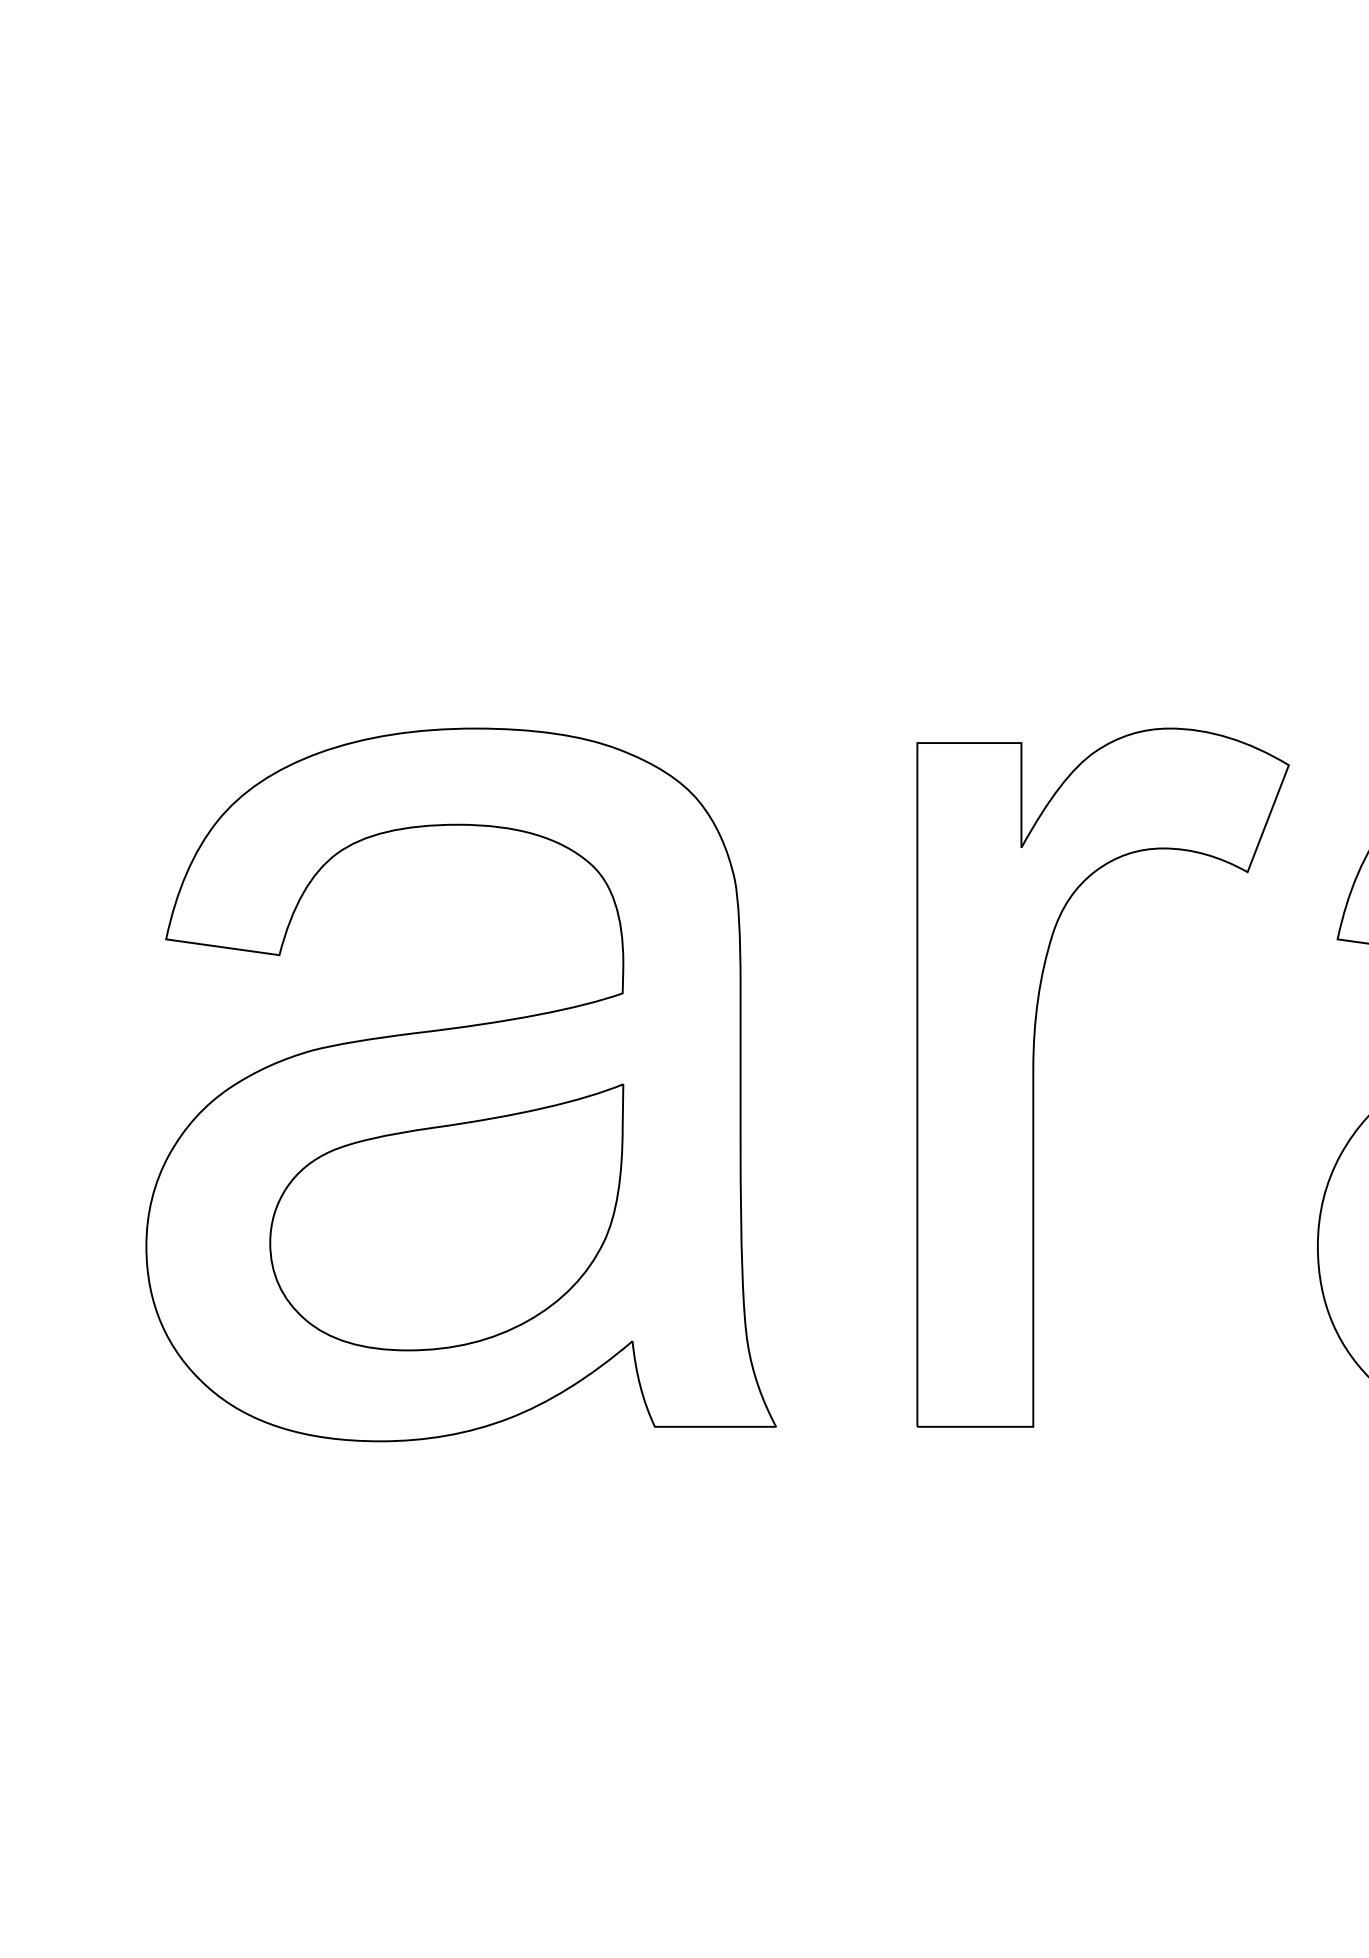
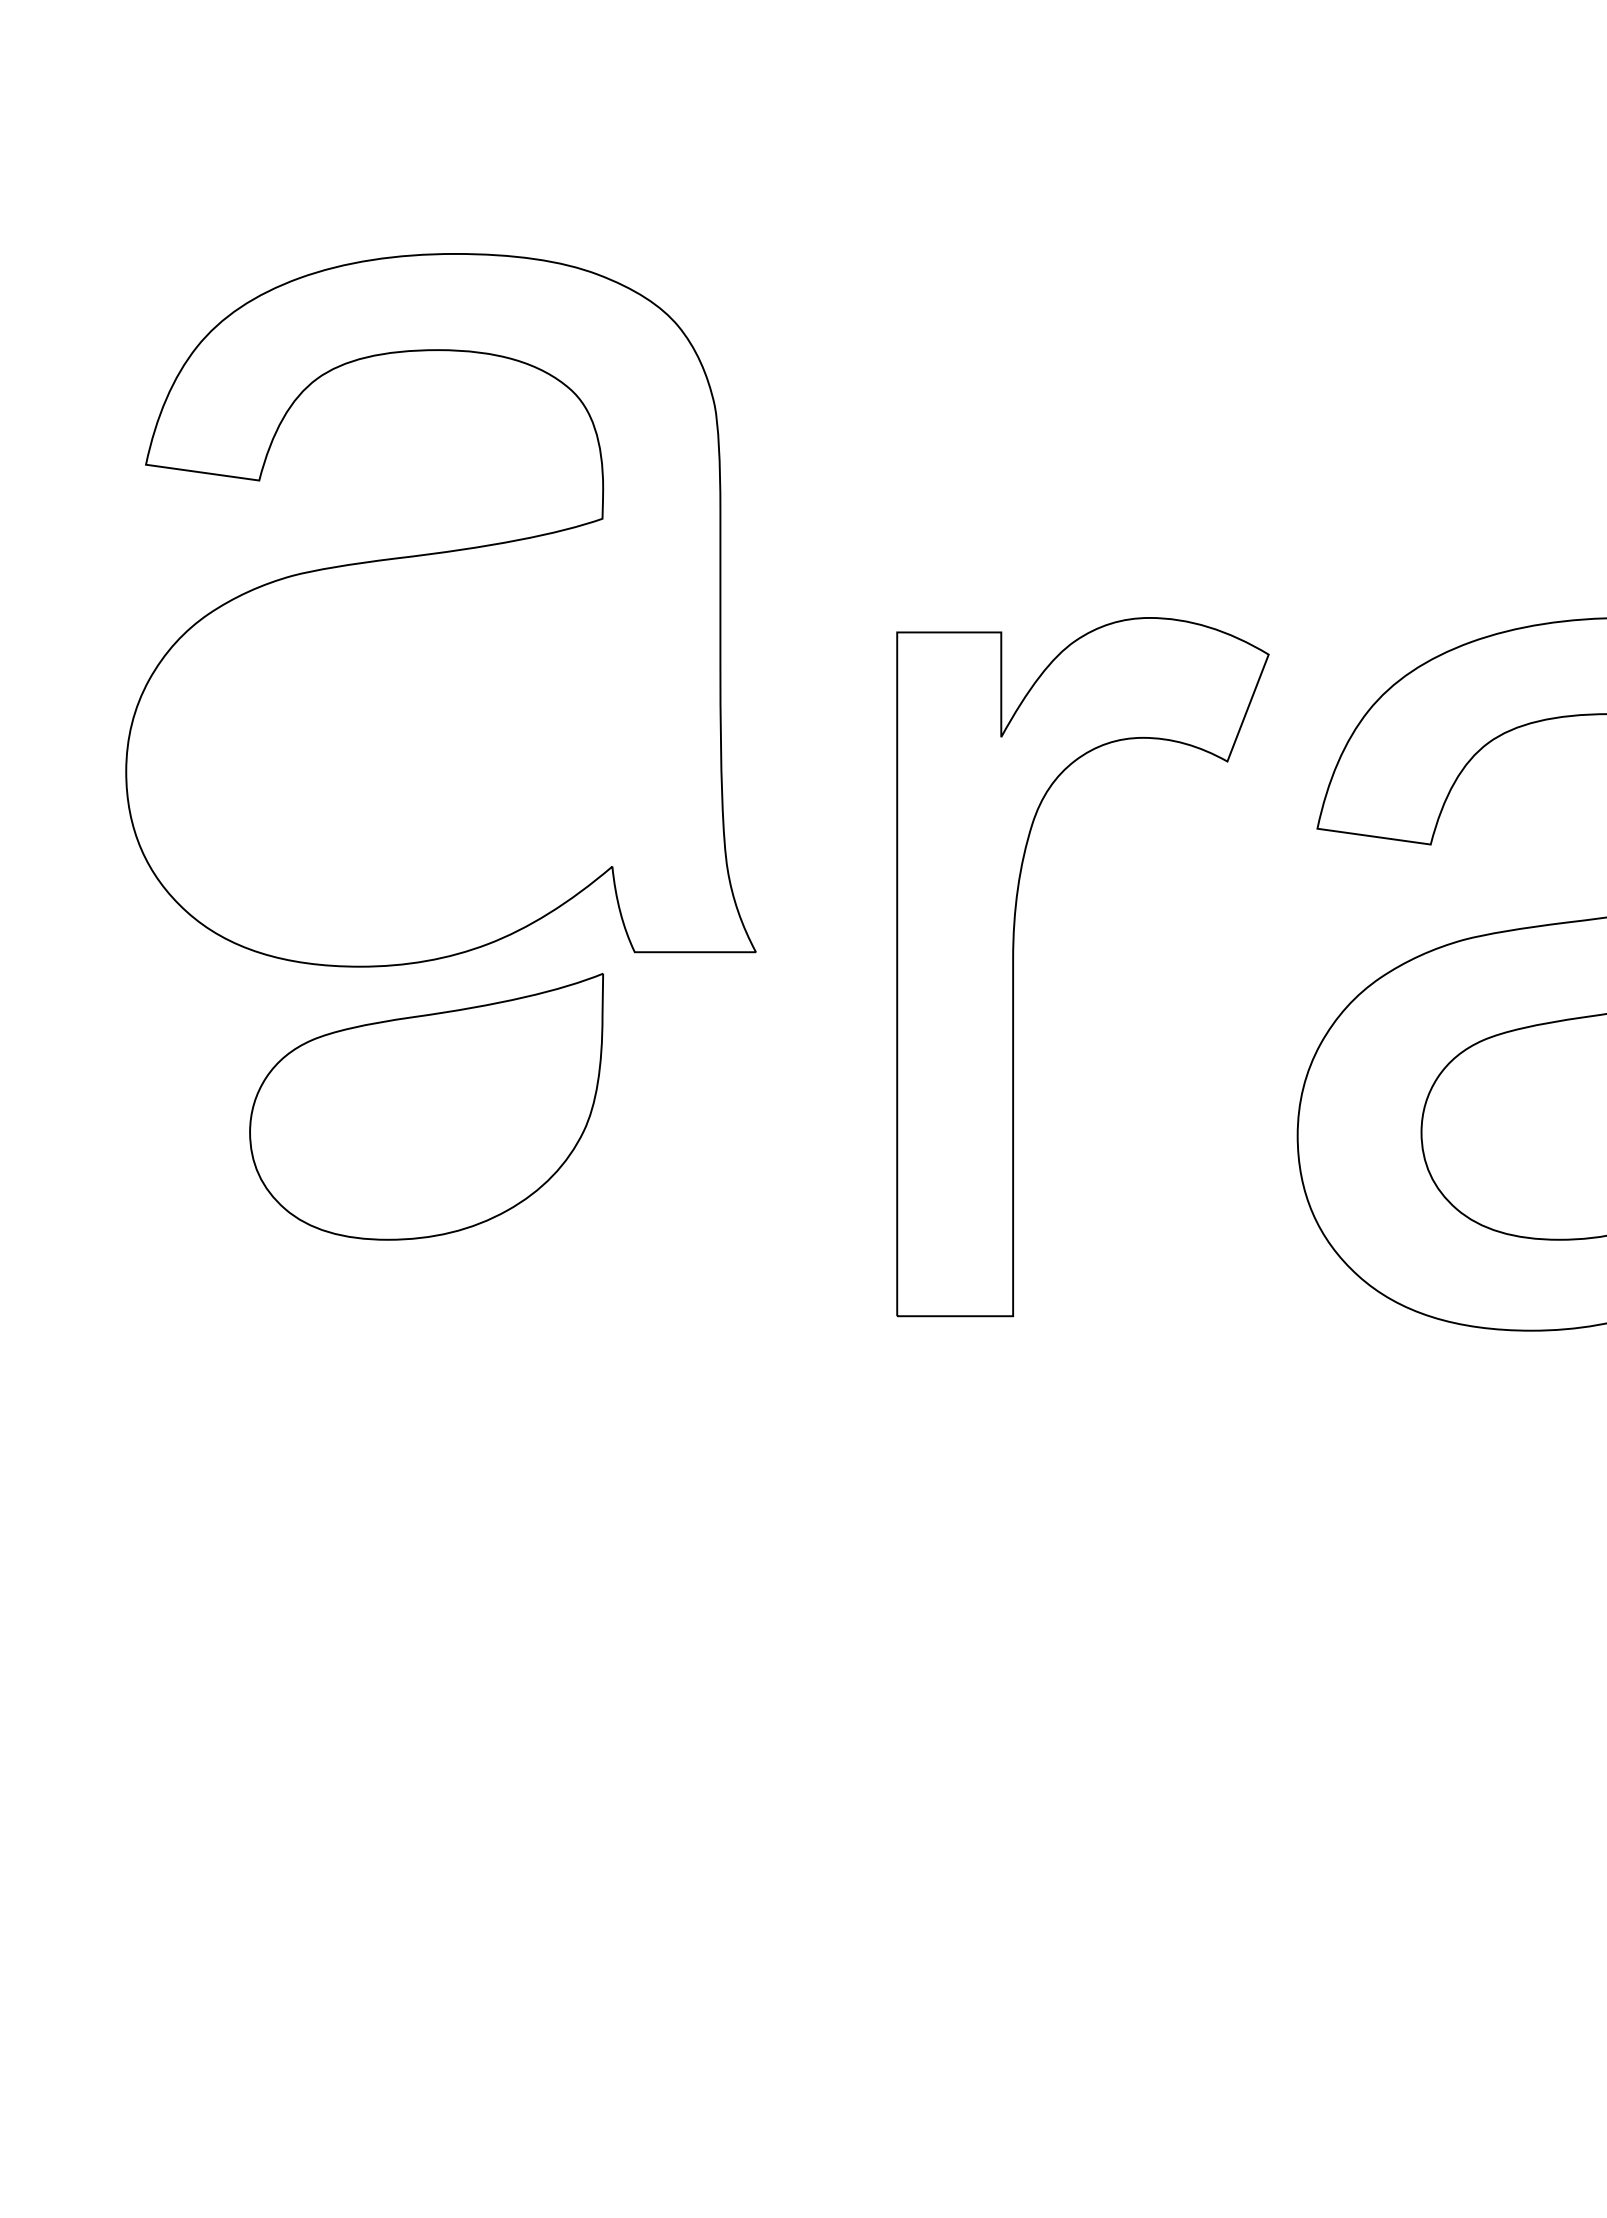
part: (460, 1085) -> (440, 610), moved

